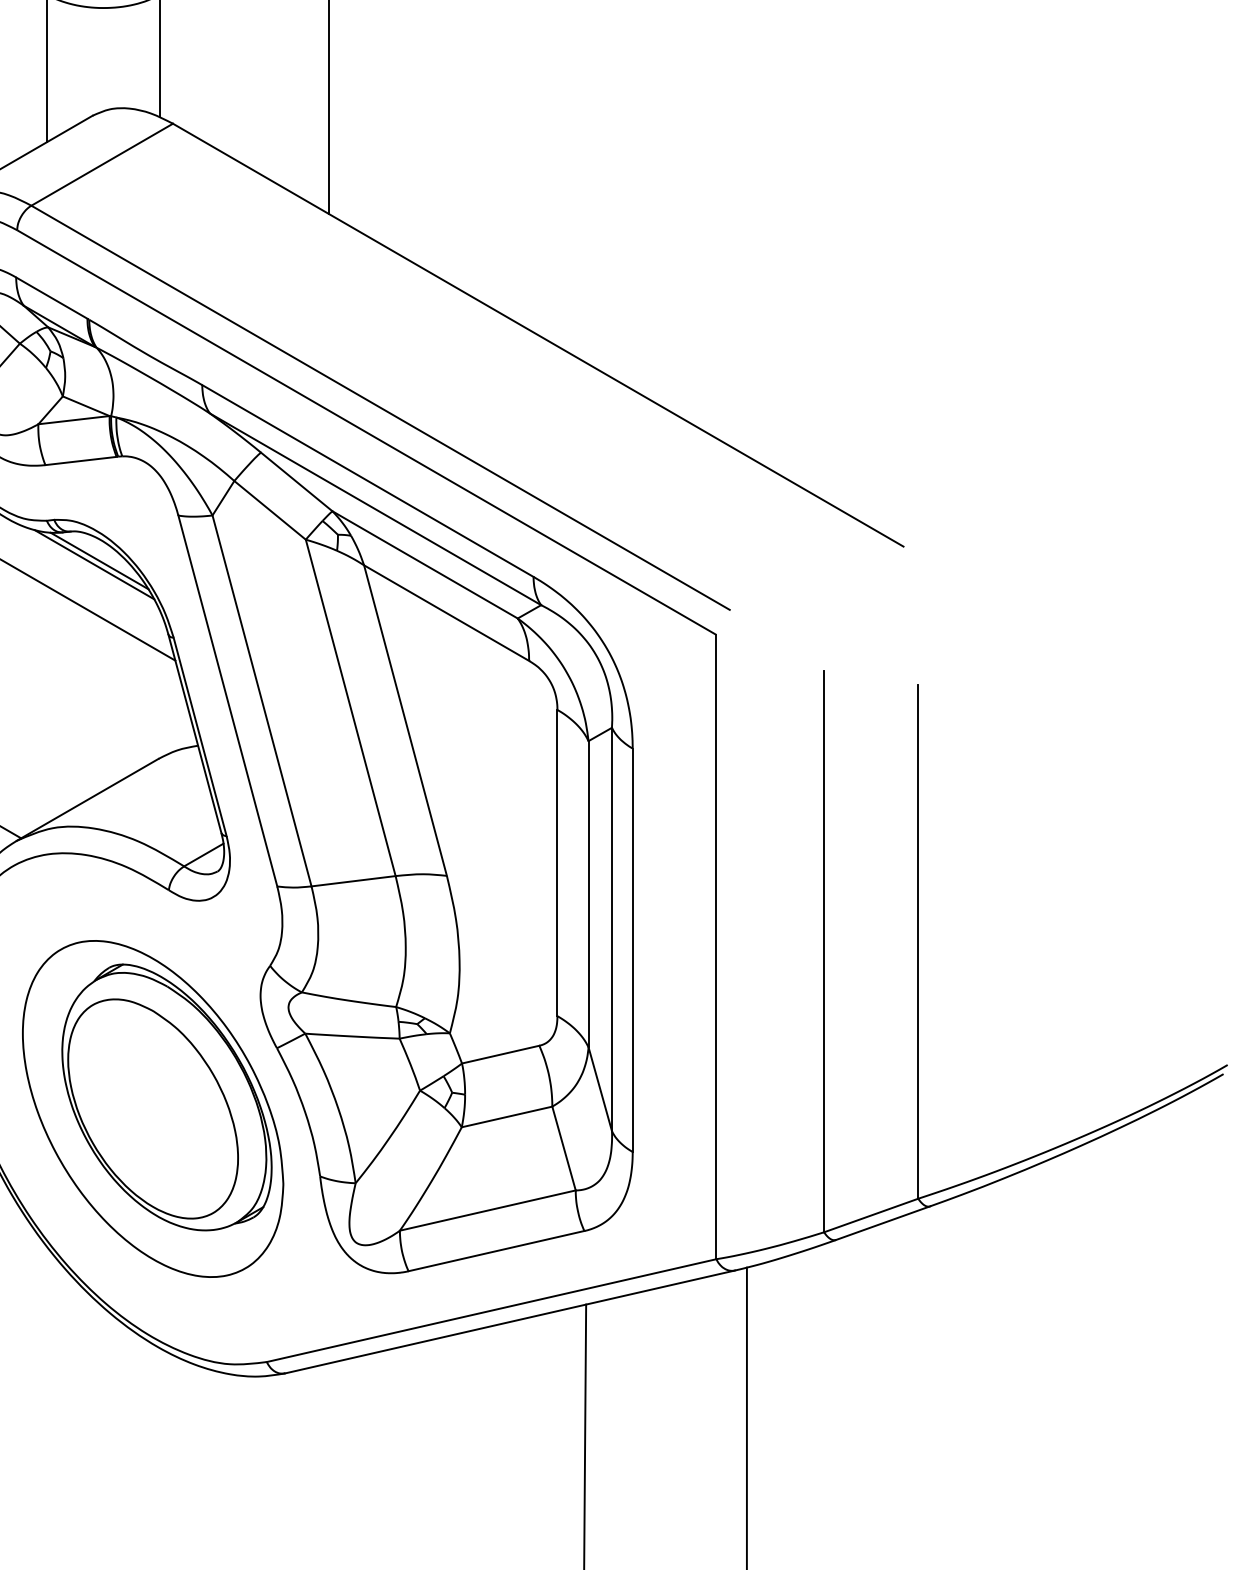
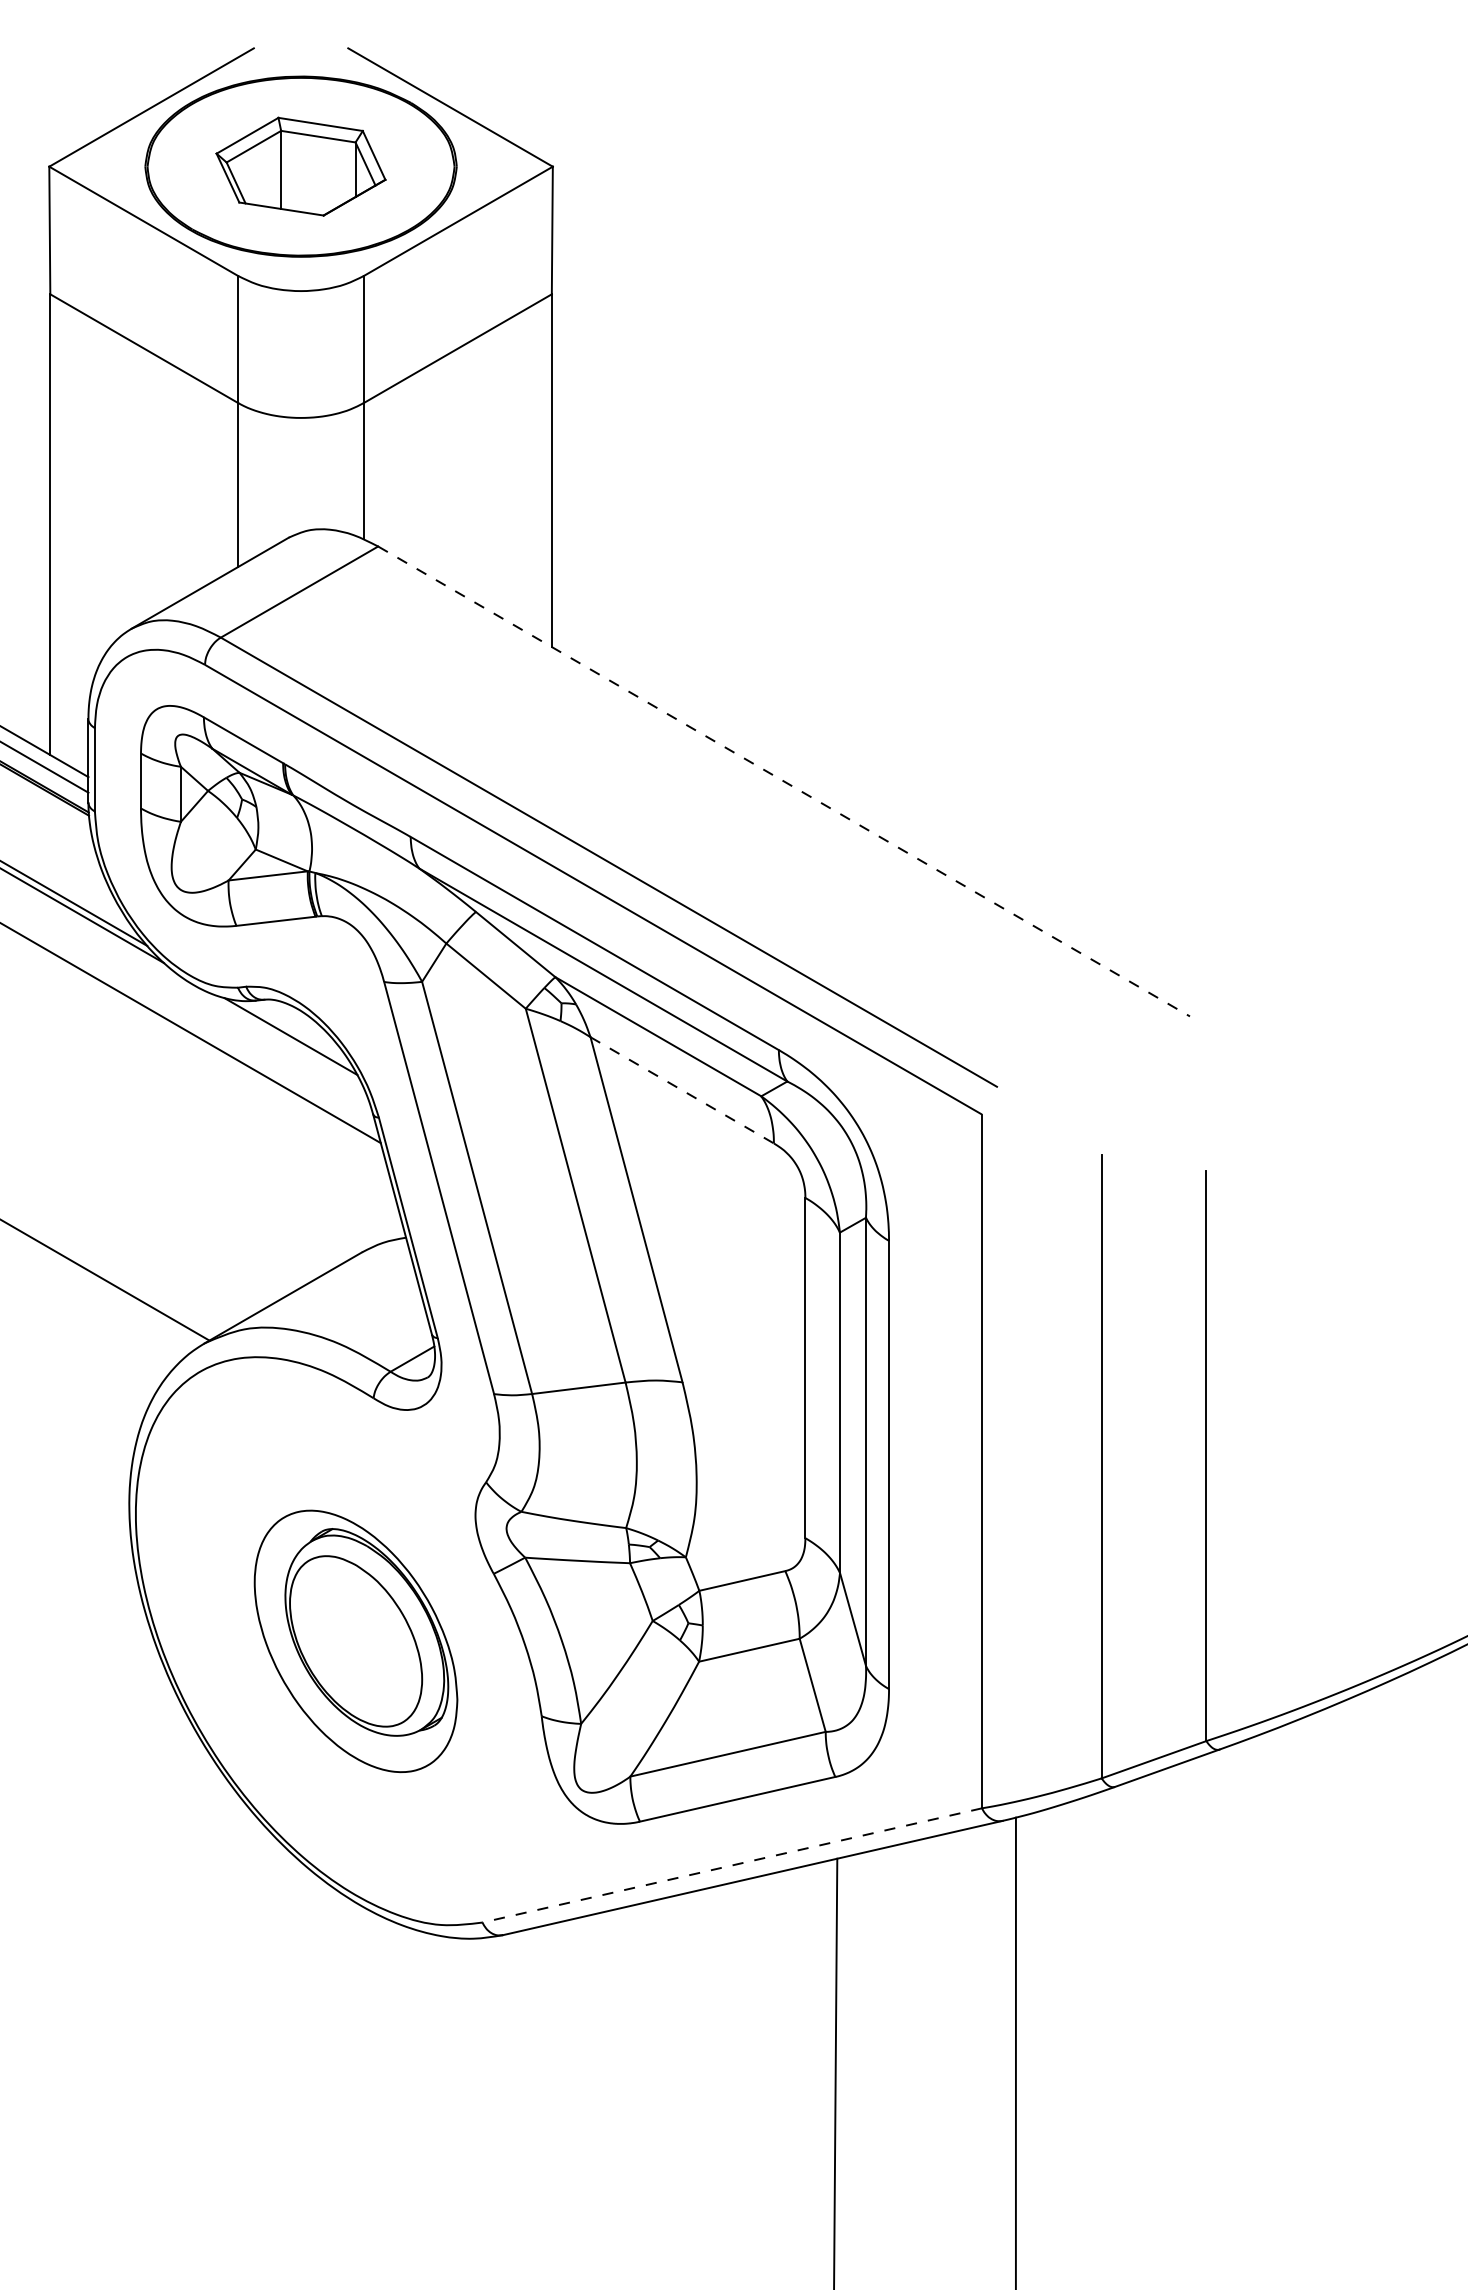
line: (538, 335) -> (784, 781), solid -> dashed
line: (99, 561) -> (296, 1032), removed
line: (446, 613) -> (682, 1090), solid -> dashed
part: (152, 1109) -> (355, 1641), size x0.7
line: (490, 1310) -> (731, 1865), solid -> dashed

